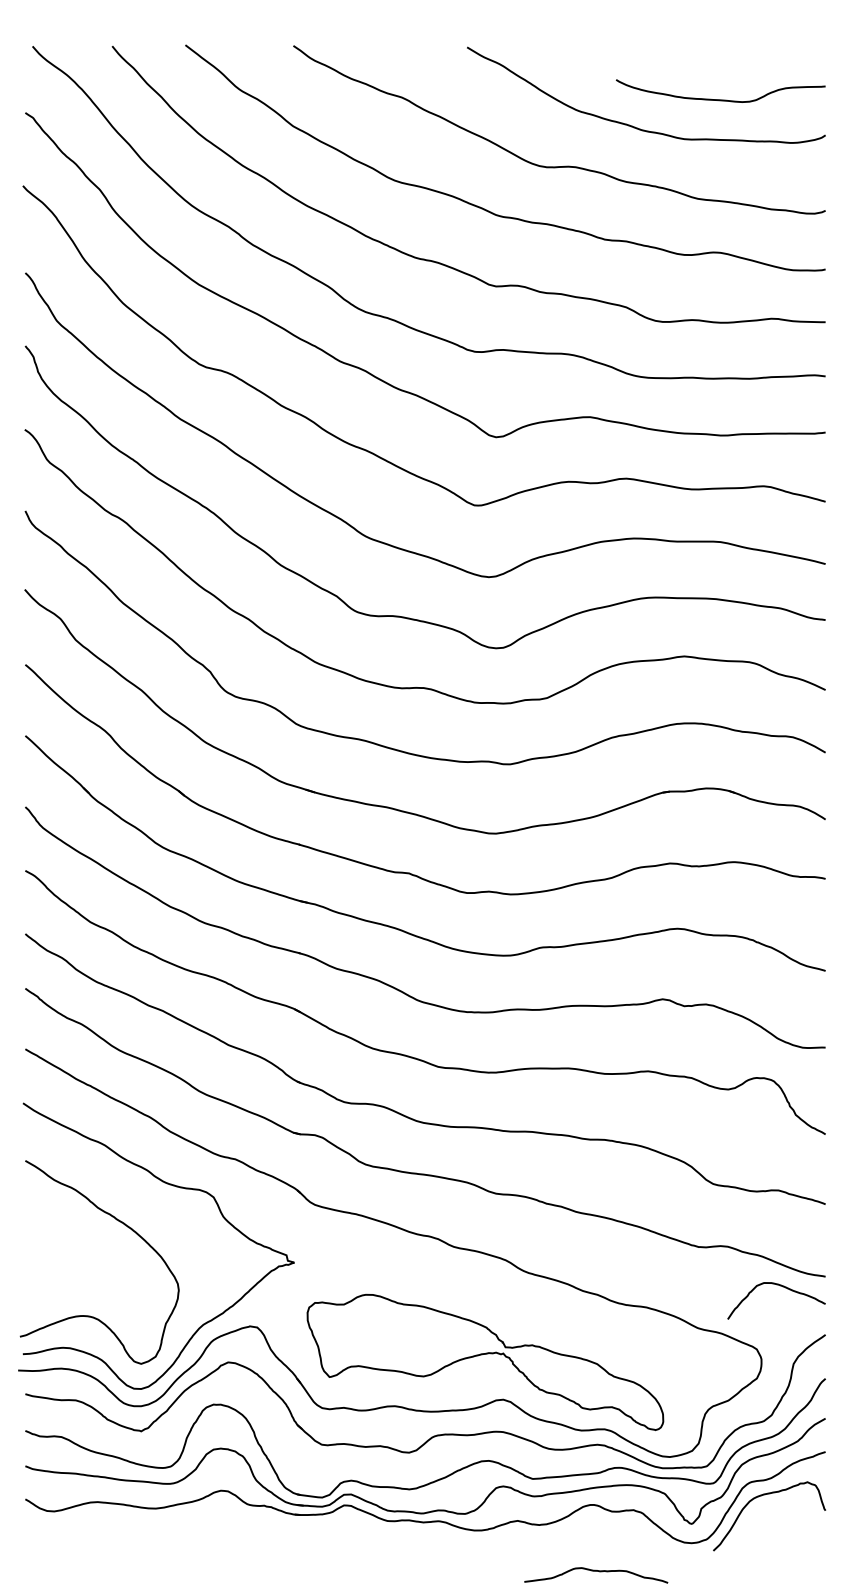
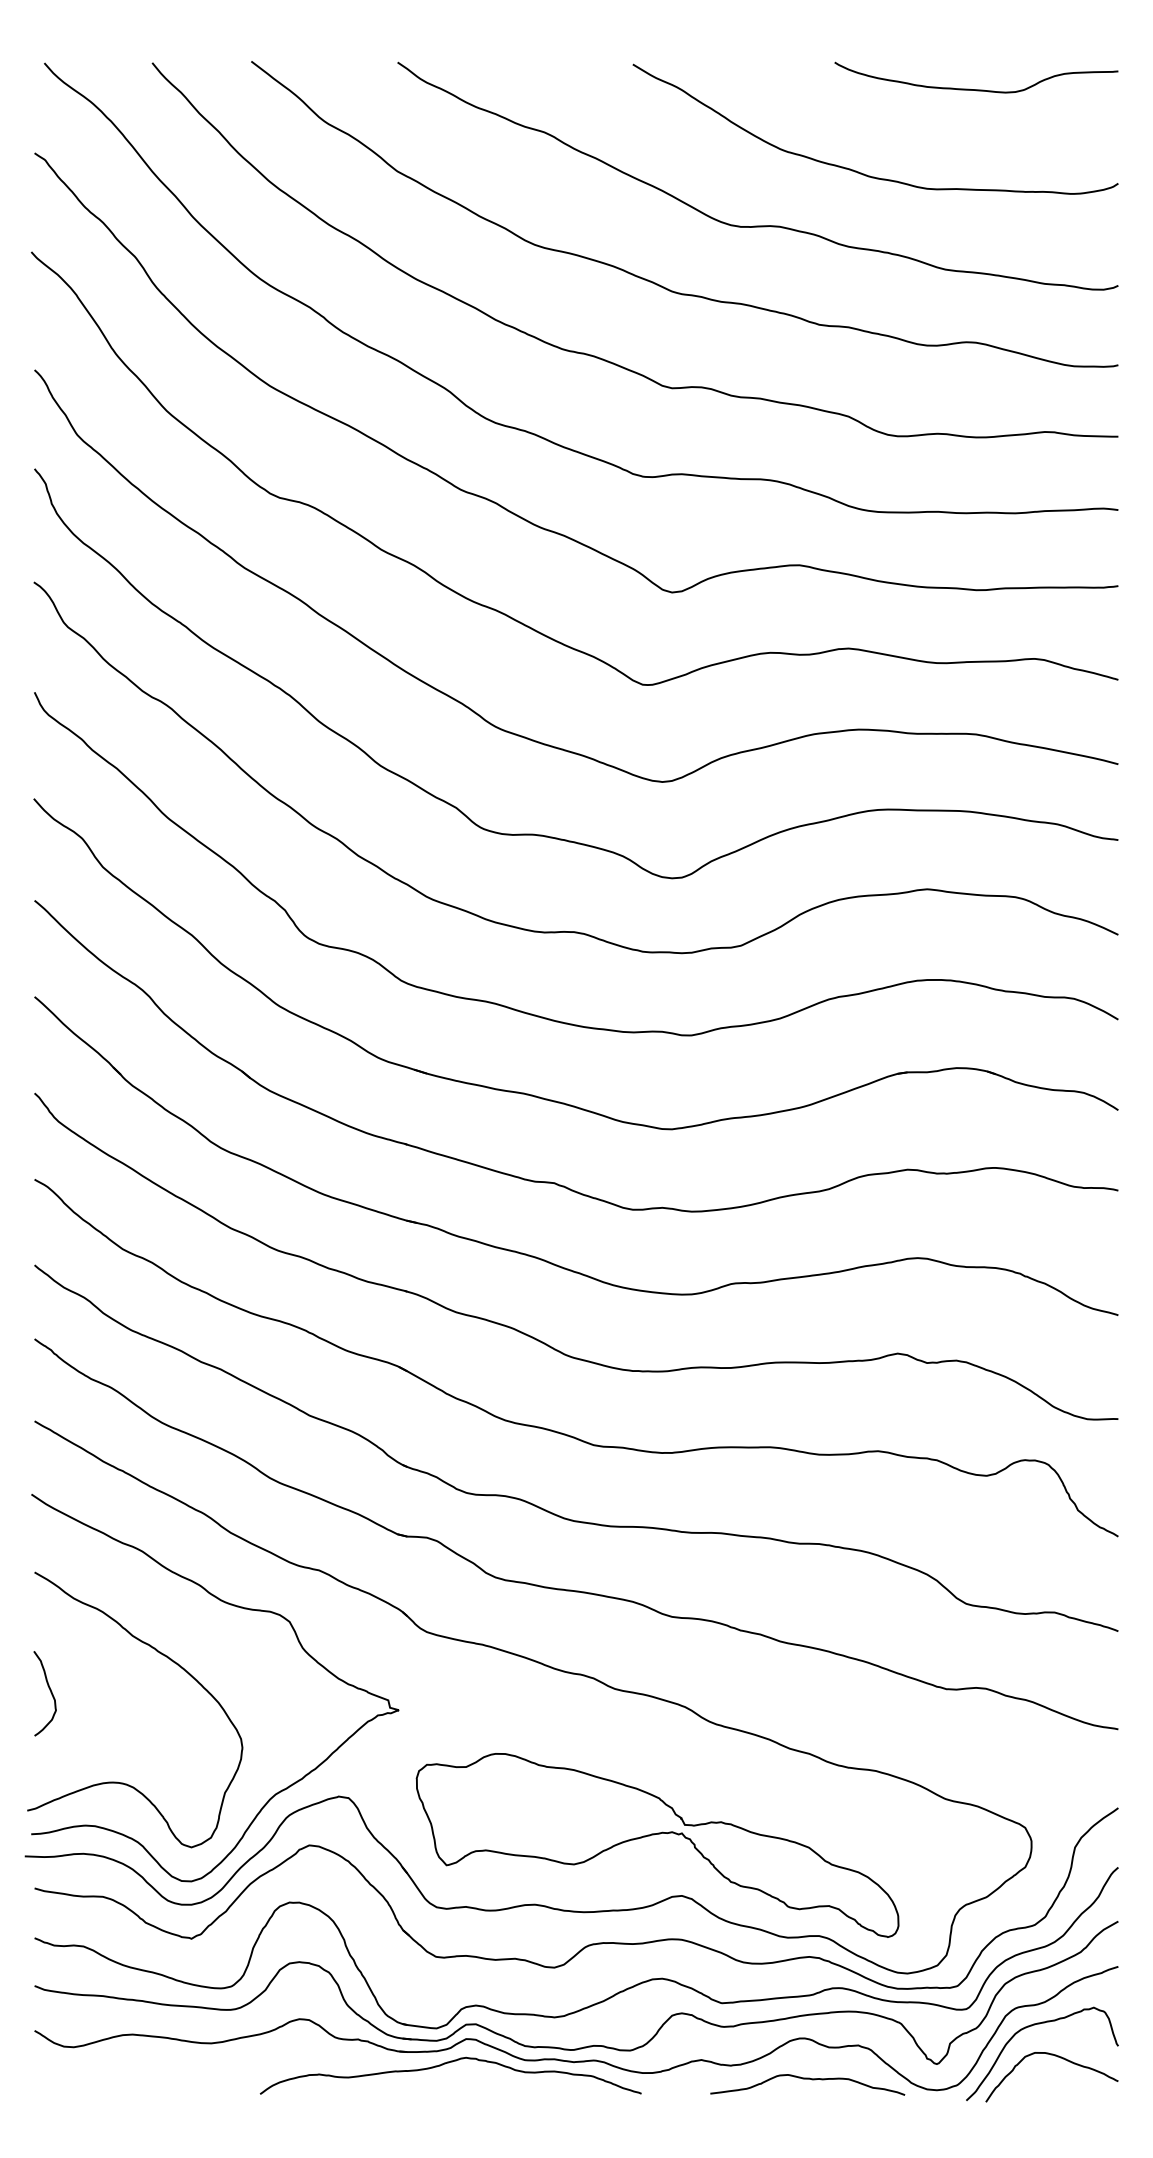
curve: (720, 99) -> (976, 89), moved
curve: (36, 1248) -> (49, 1690), added
curve: (780, 1286) -> (1057, 2057), moved
part: (328, 1524) -> (445, 2064), added
curve: (596, 1571) -> (807, 2079), moved

